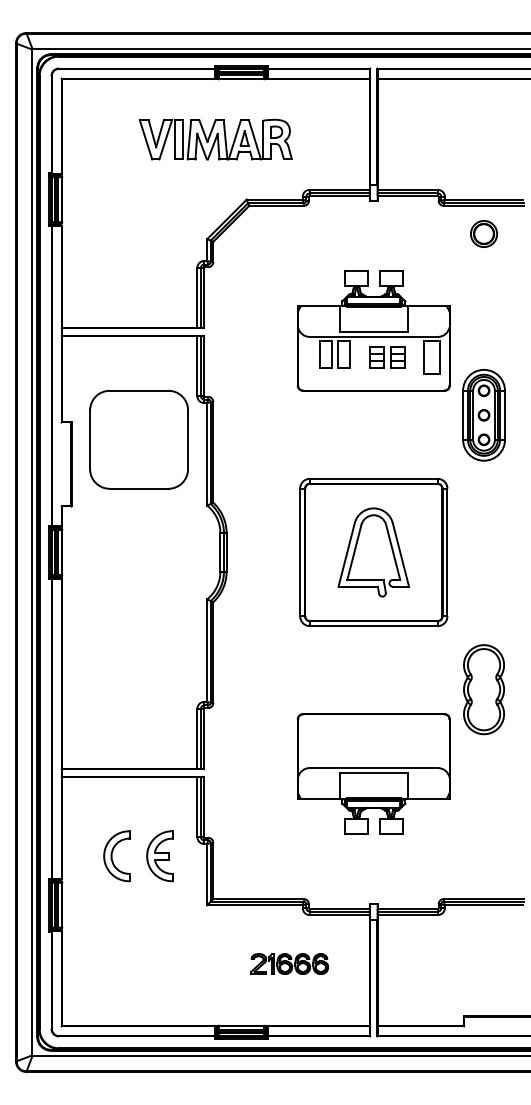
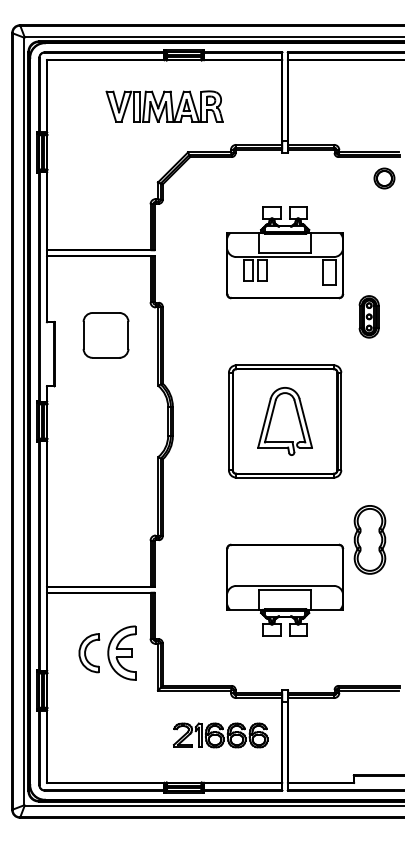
part: (483, 233) -> (384, 178), moved
part: (387, 357) -> (295, 272), removed
part: (483, 415) -> (368, 316), size x0.6
part: (138, 439) -> (105, 335), size x0.6
part: (483, 689) -> (369, 539), moved
part: (159, 856) -> (121, 653), size x1.4
part: (289, 963) -> (220, 735), size x1.6

